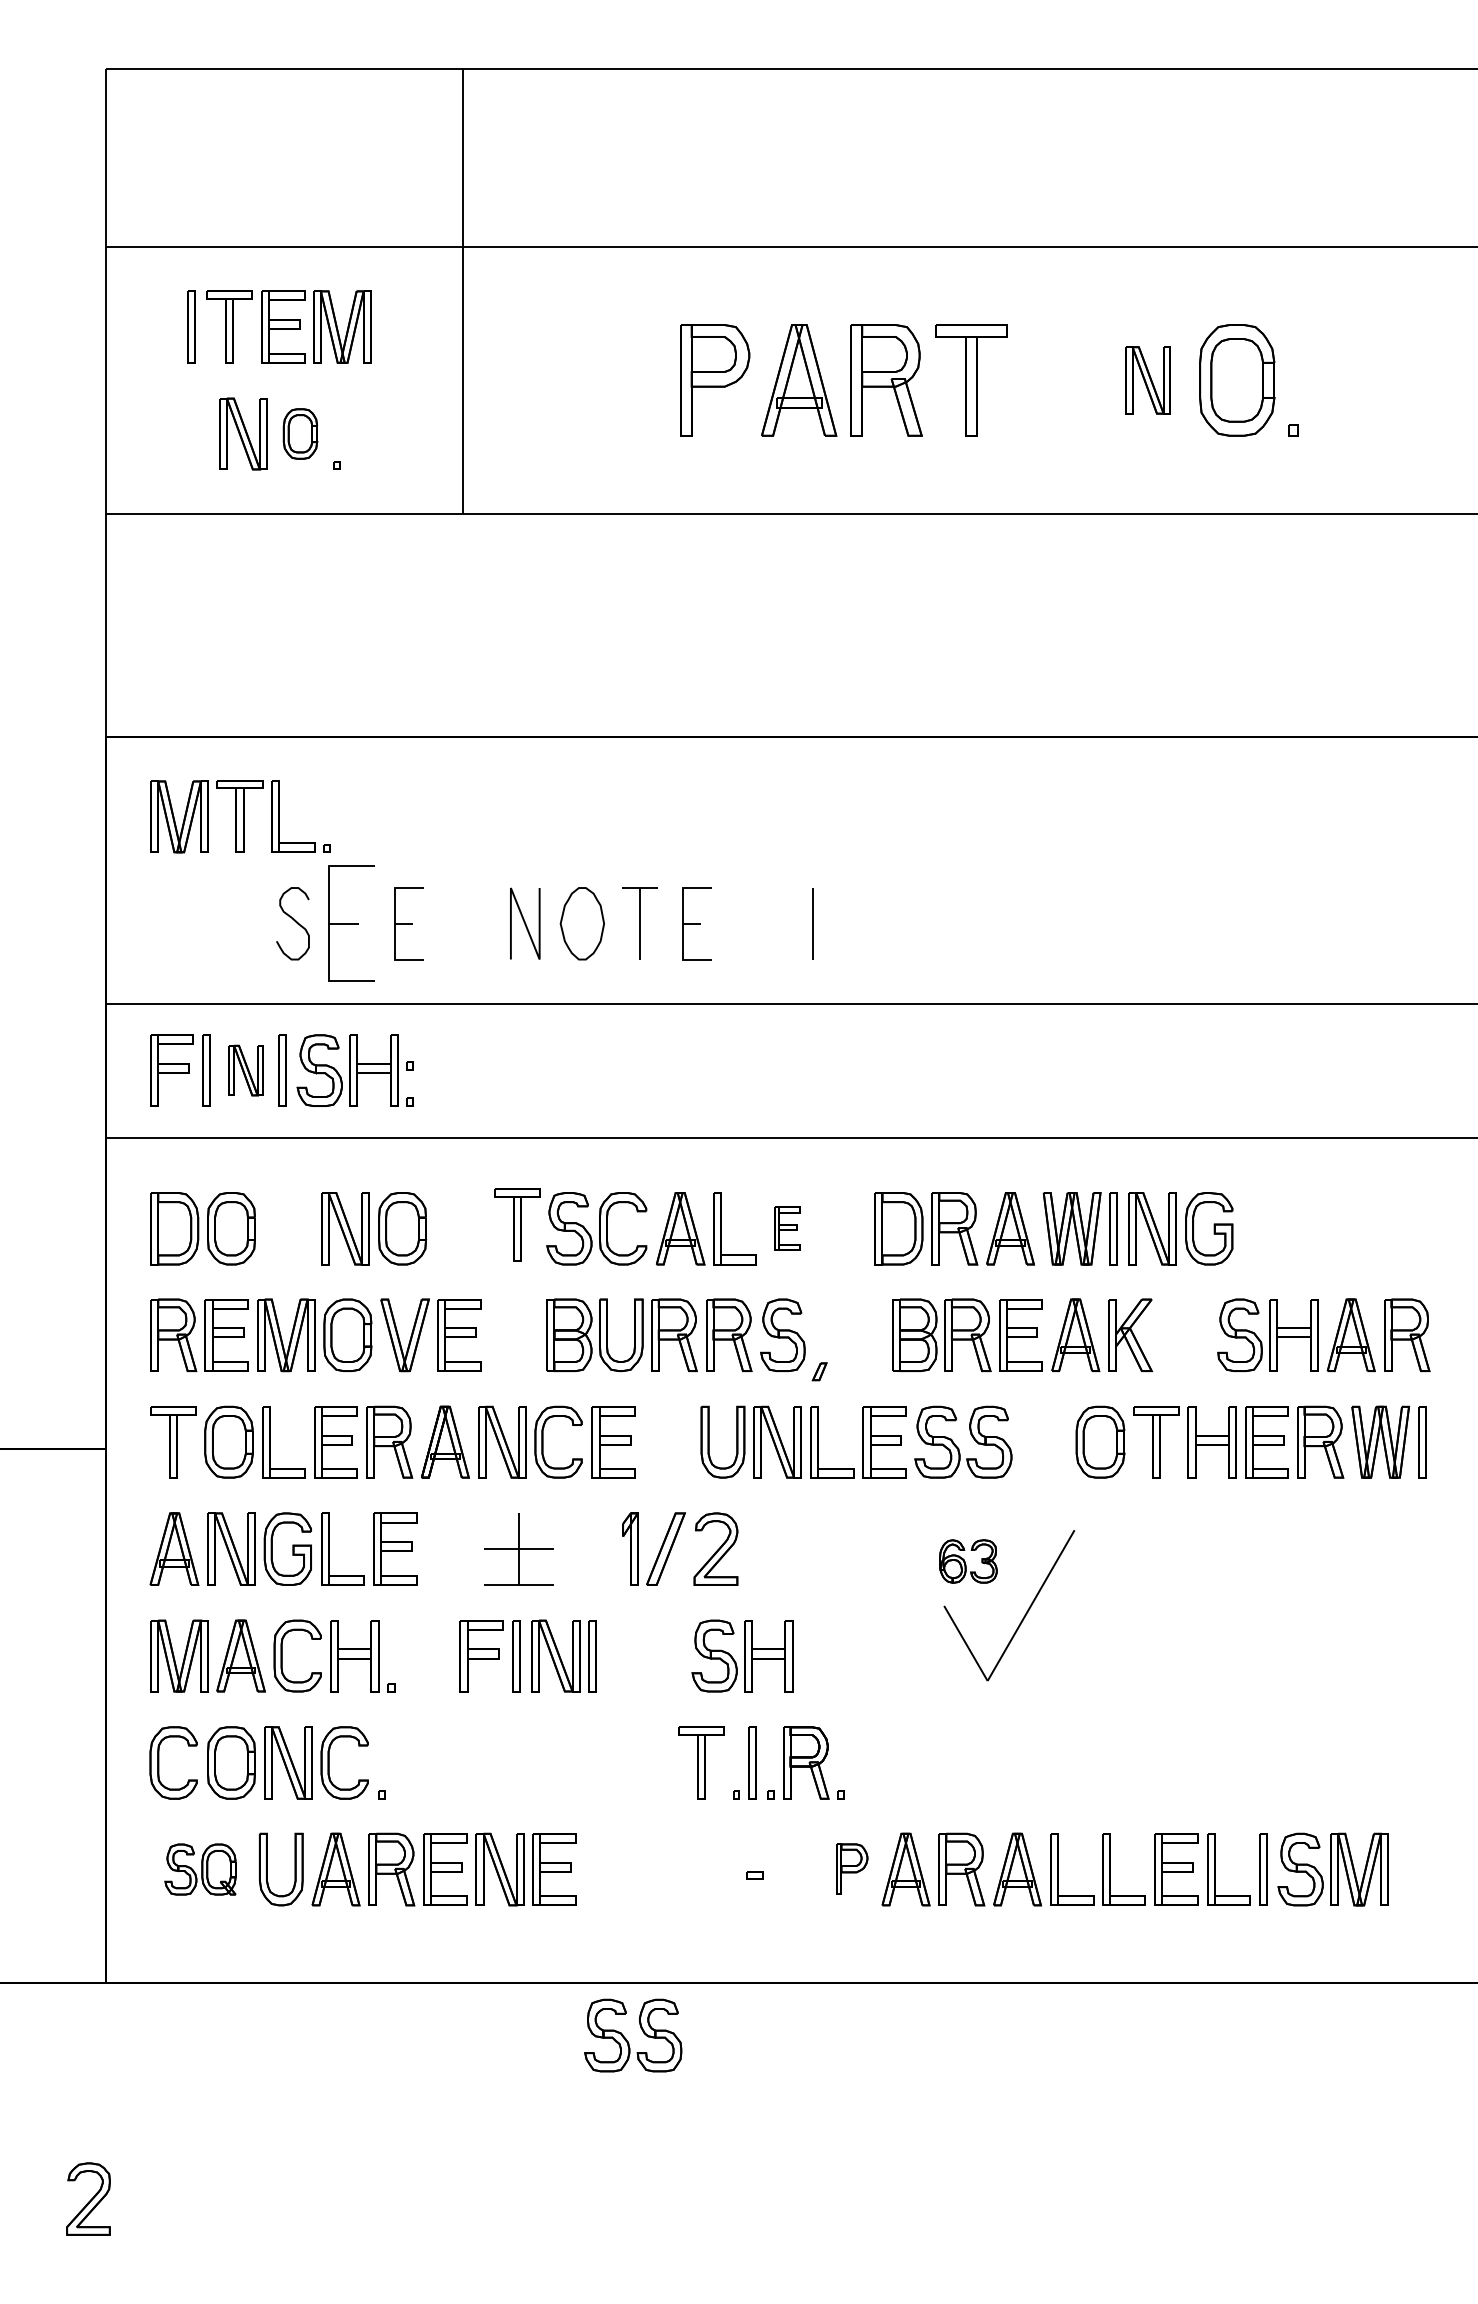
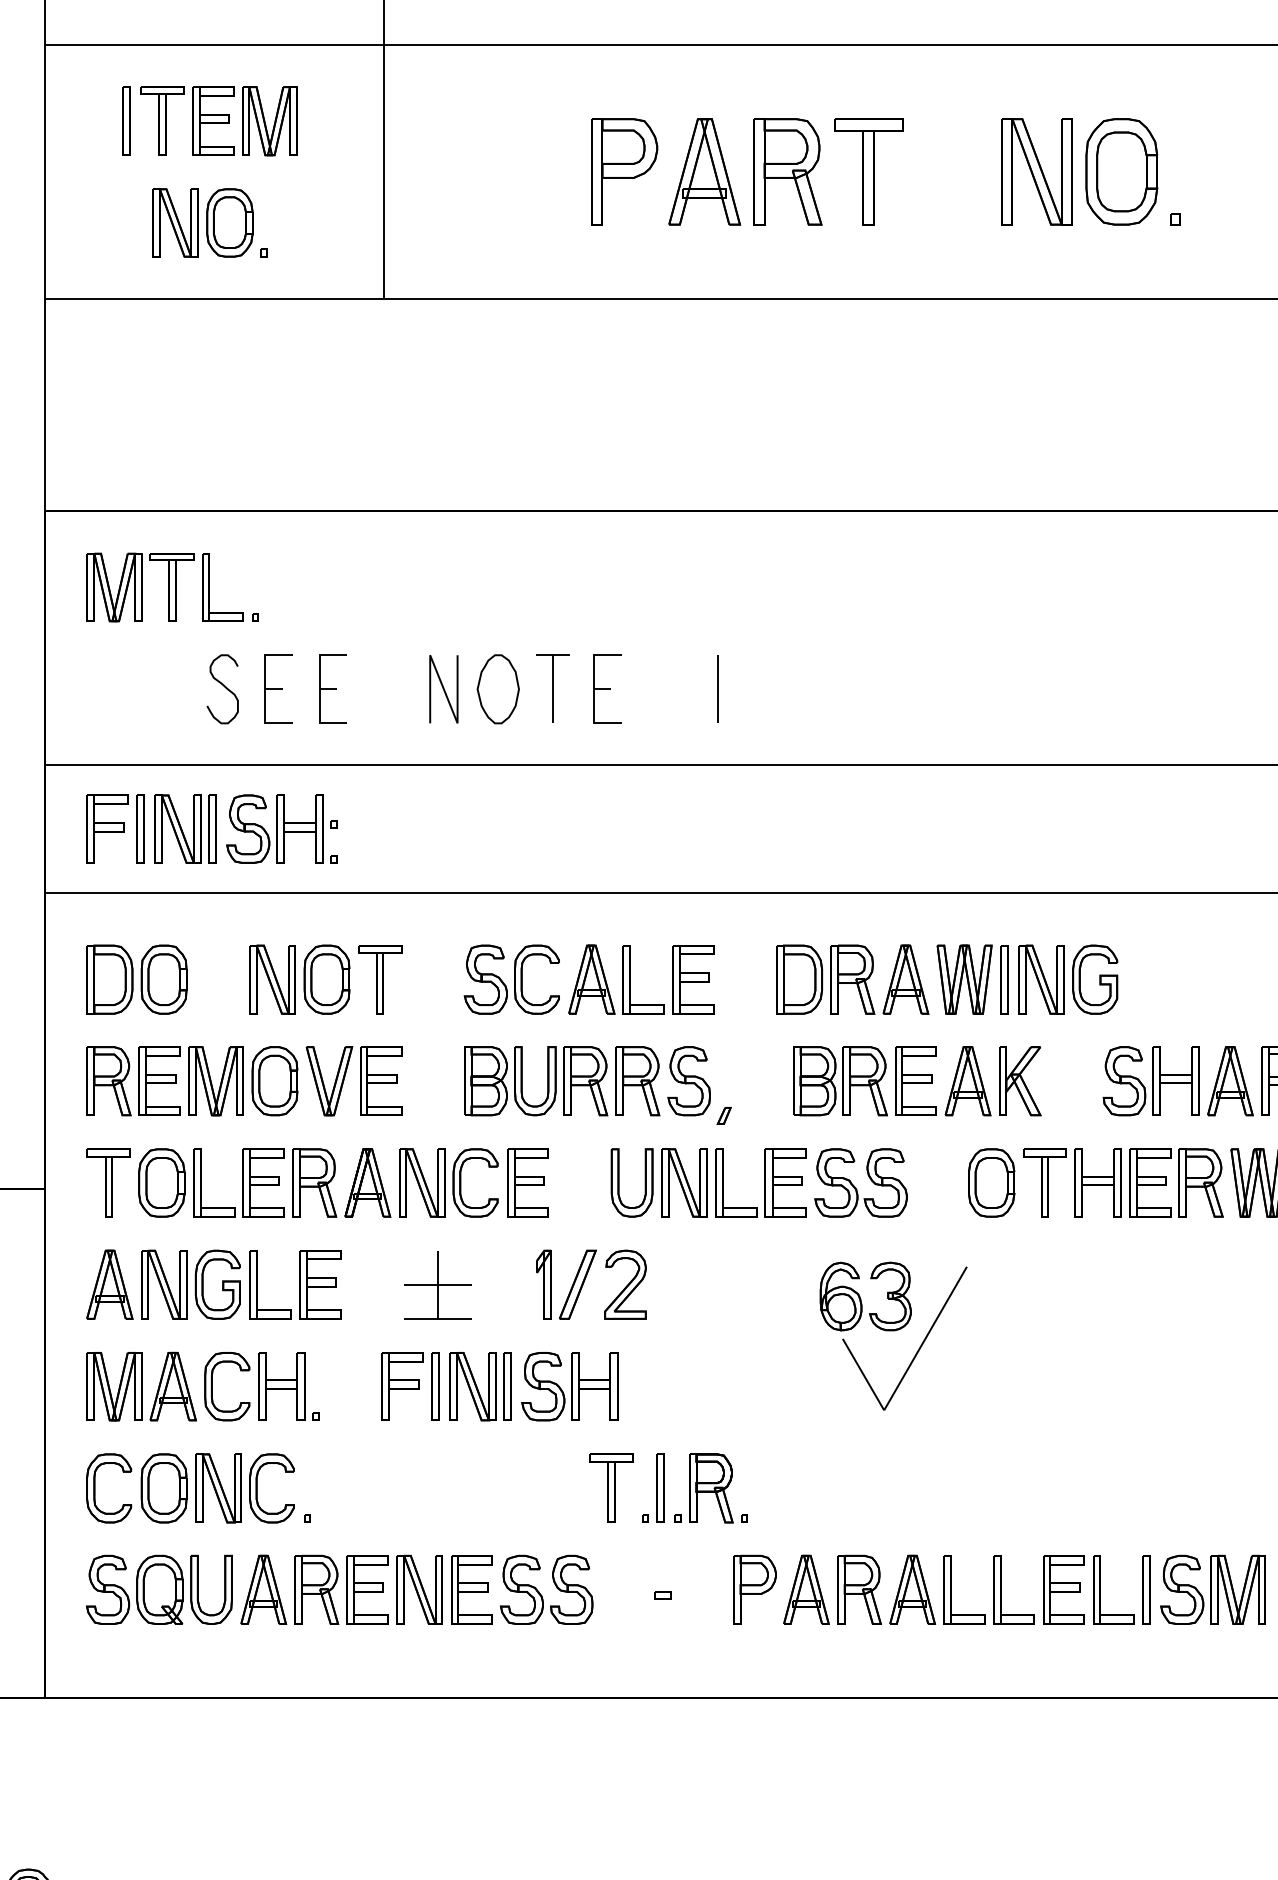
part: (1147, 380) -> (1036, 172), size x1.67
part: (300, 433) -> (229, 222), size x1.43
part: (351, 923) -> (278, 689), size x0.62
part: (245, 1070) -> (177, 829), size x1.43
part: (517, 1224) -> (380, 979), moved
part: (787, 1228) -> (693, 979), size x1.67
part: (968, 1561) -> (865, 1296), size x1.67
part: (742, 1655) -> (569, 1386), moved
part: (851, 1868) -> (754, 1588), size x1.43
part: (200, 1869) -> (134, 1589), size x1.43
part: (626, 2038) -> (540, 1592), moved

